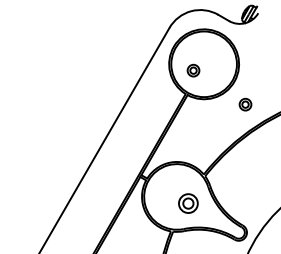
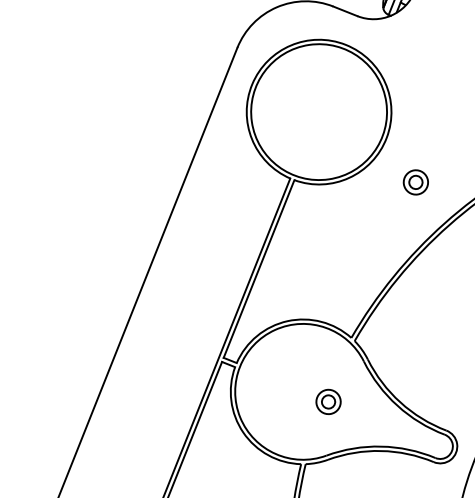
part: (193, 70) -> (299, 127), removed
part: (188, 203) -> (328, 401), size x0.62

